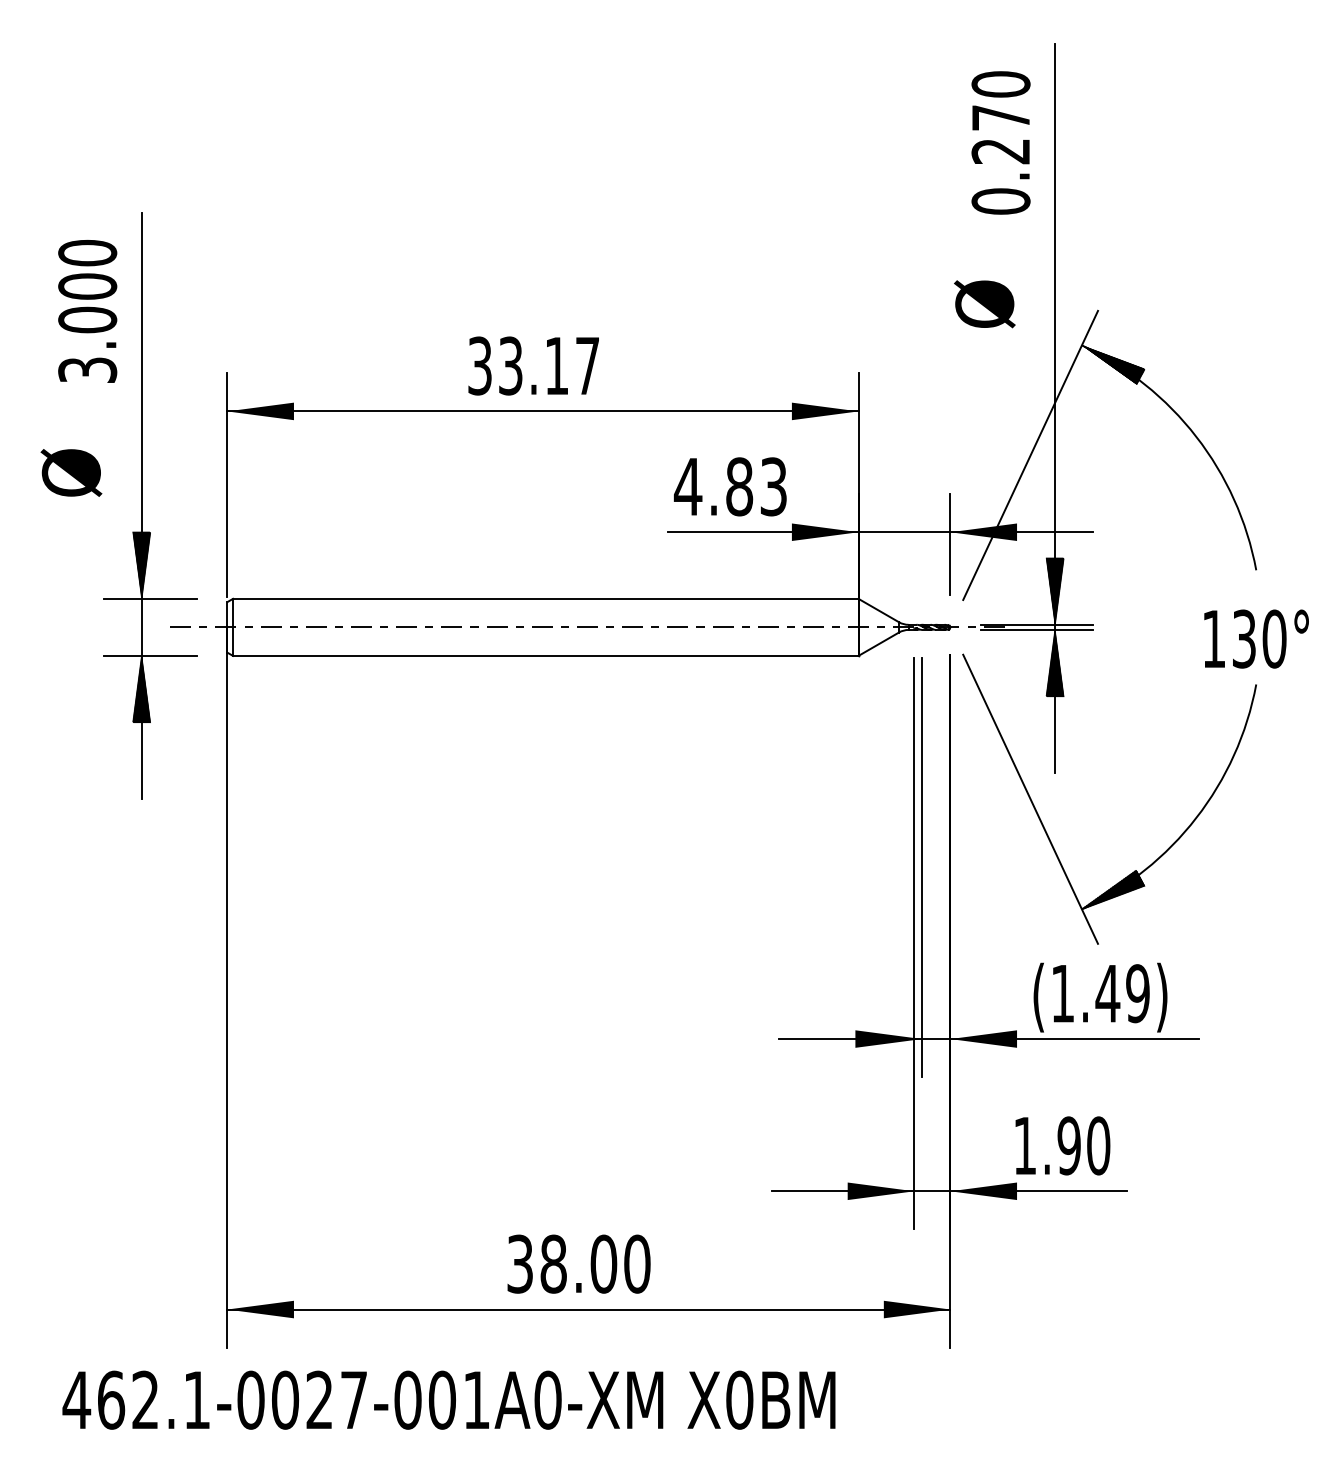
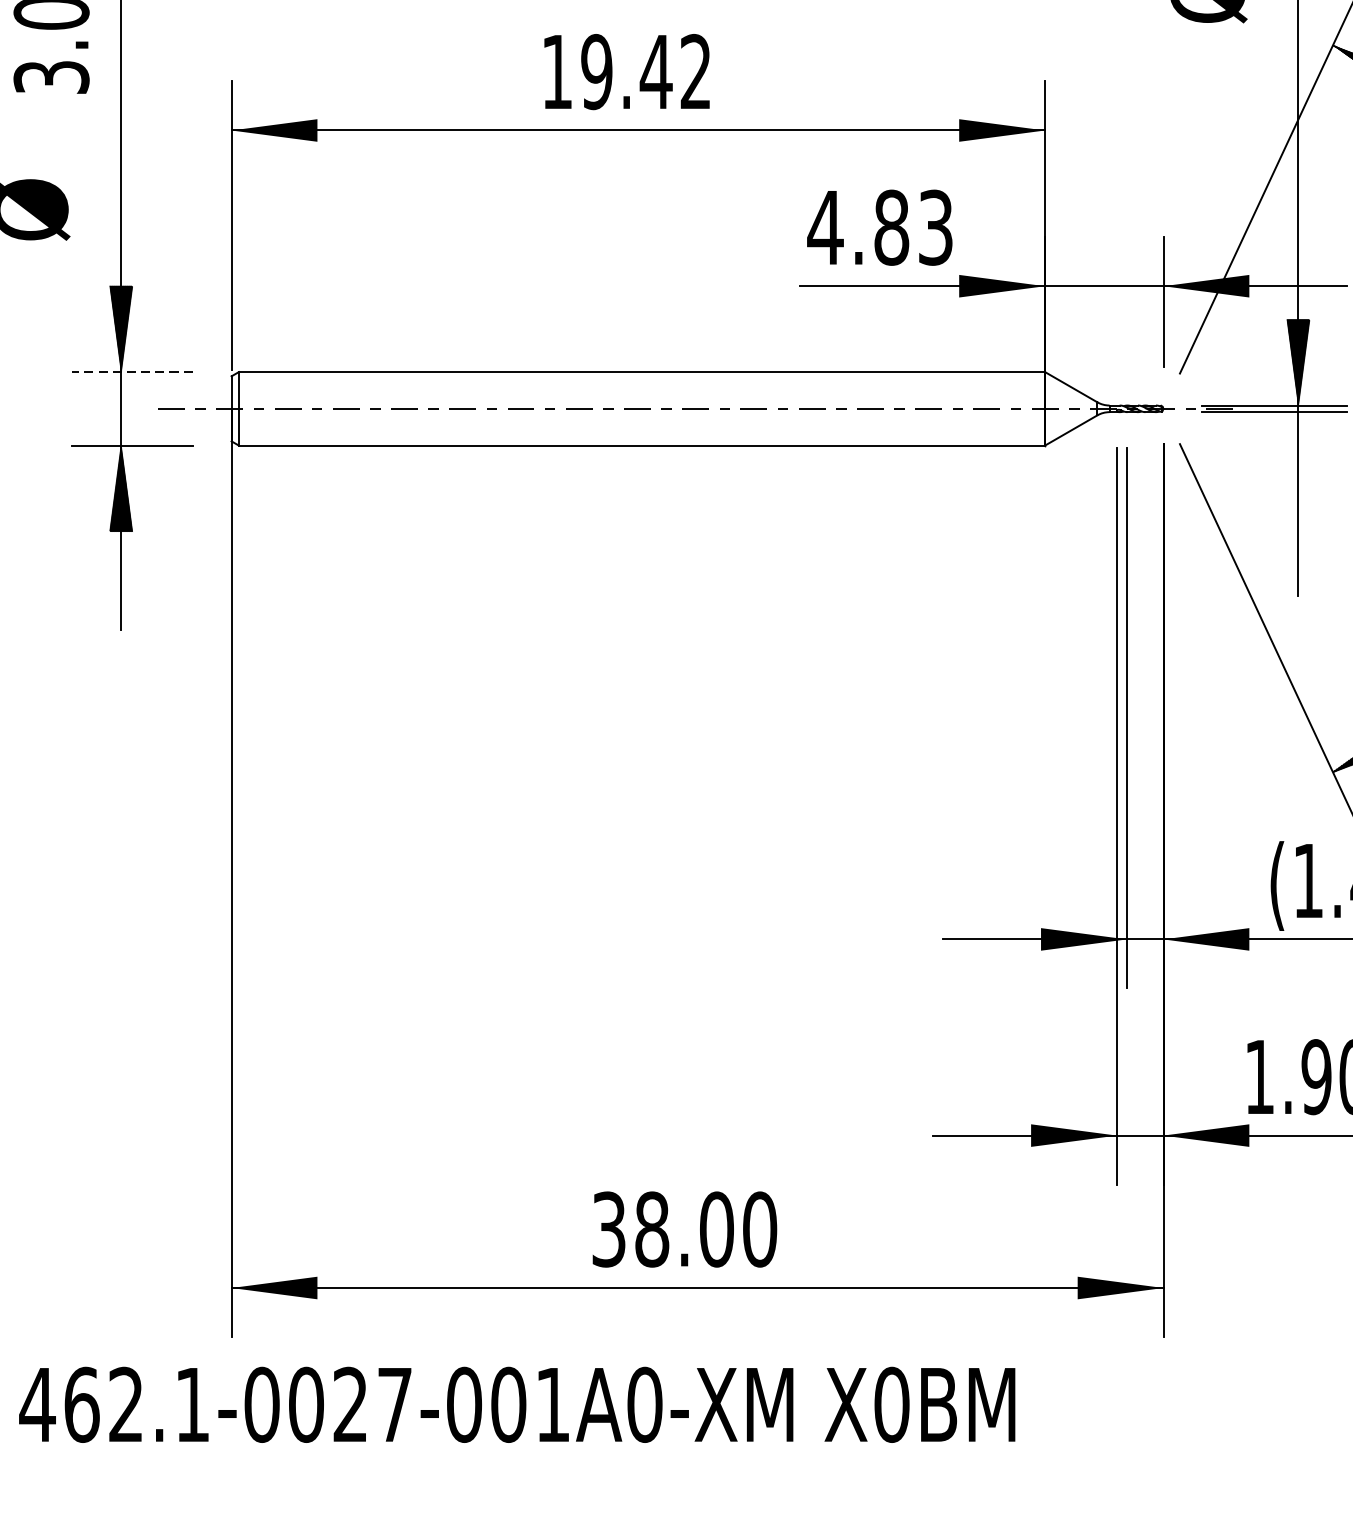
text: (533, 365) -> (626, 71), 33.17 -> 19.42
line: (150, 598) -> (132, 371), solid -> dashed
hatch: (1054, 662) -> (1297, 454), removed

